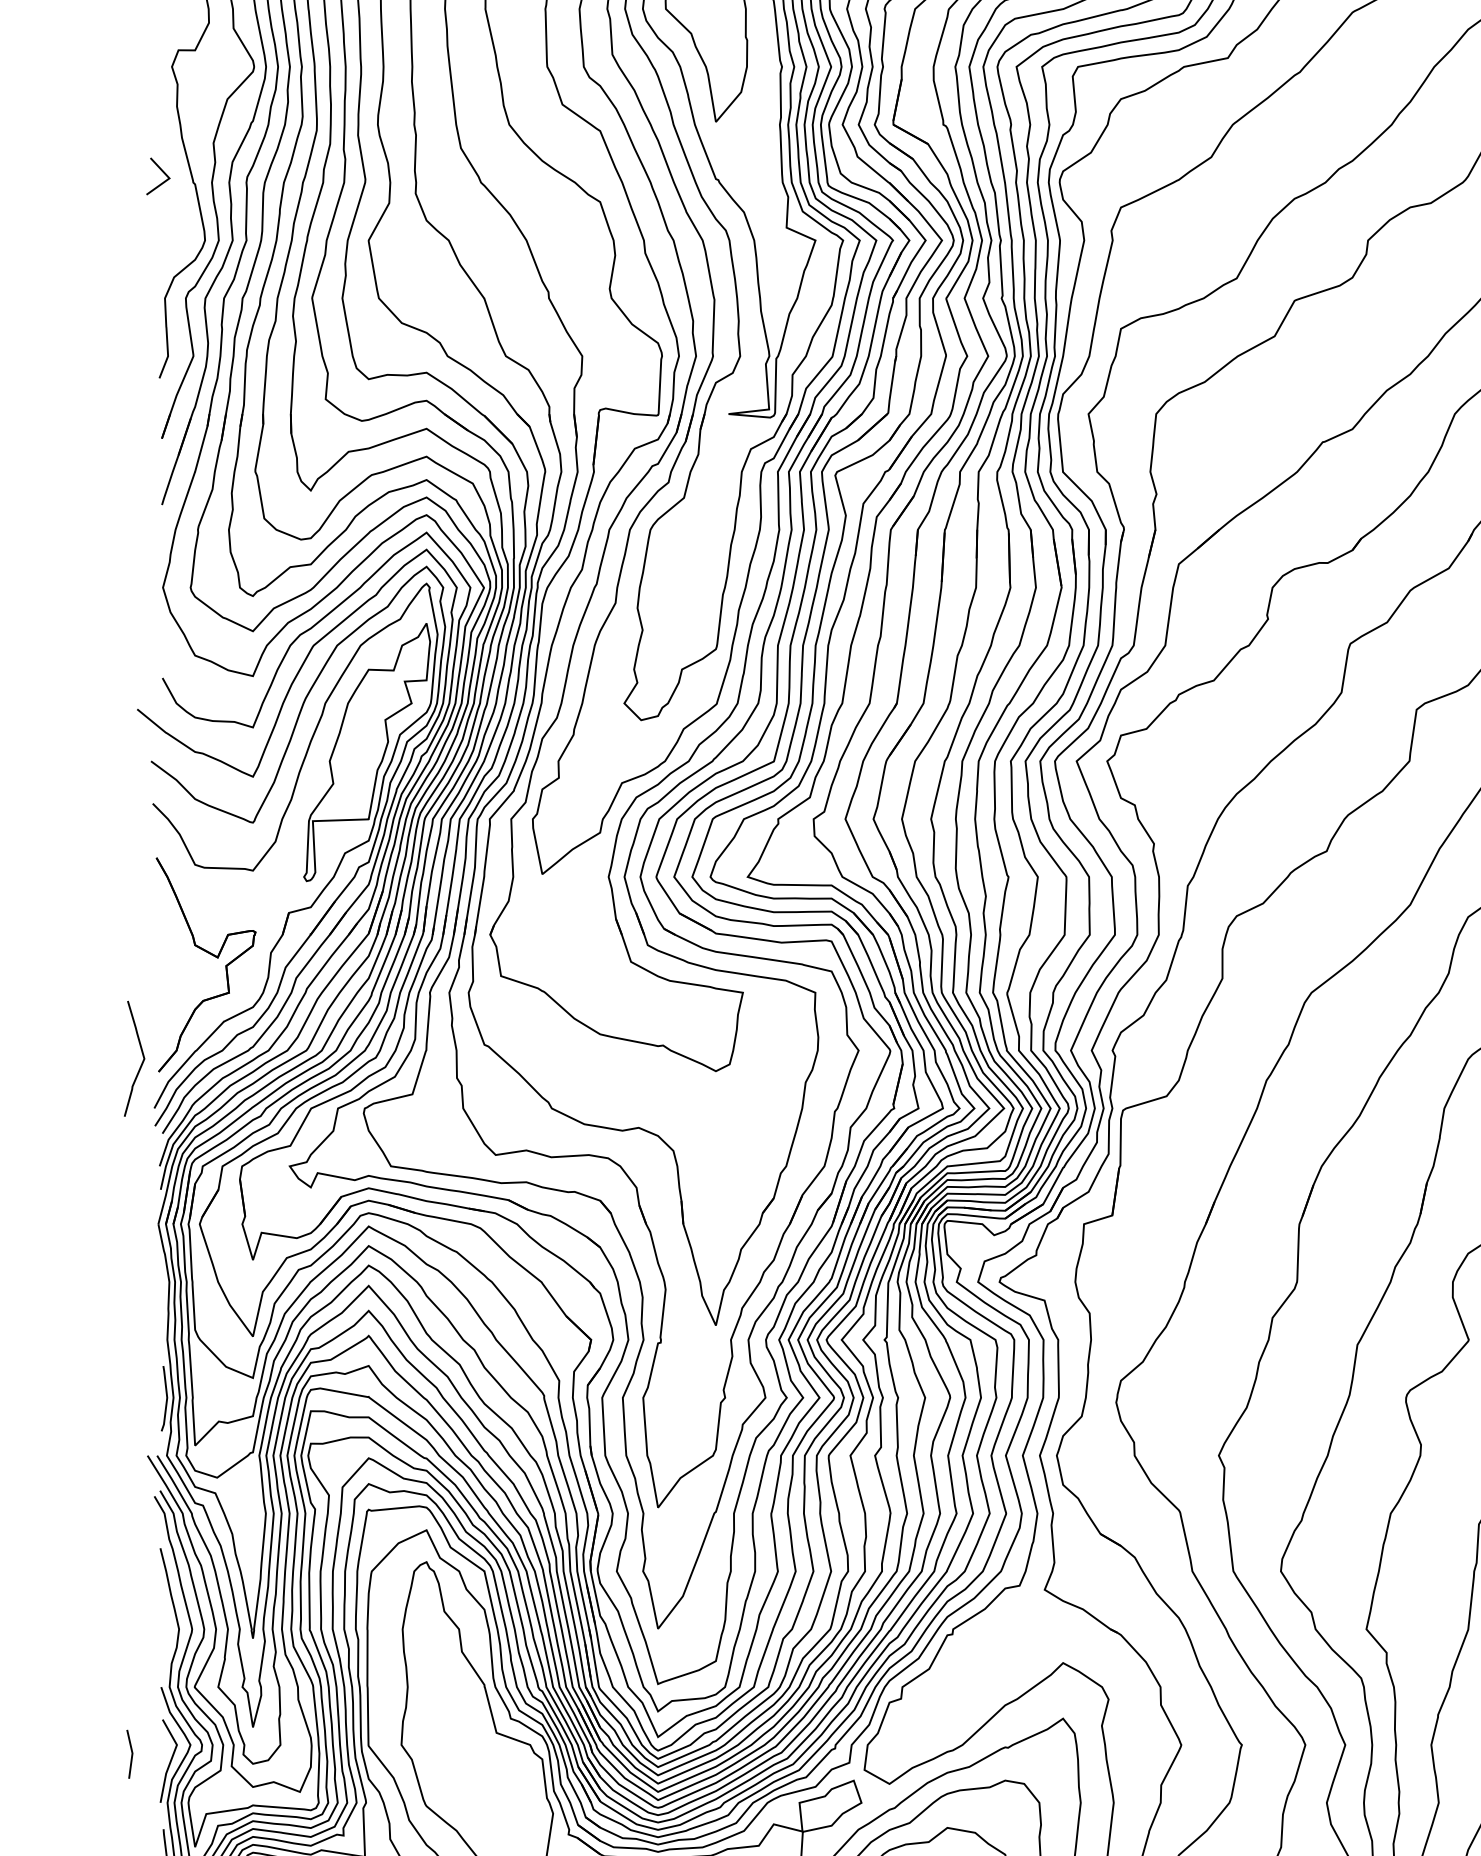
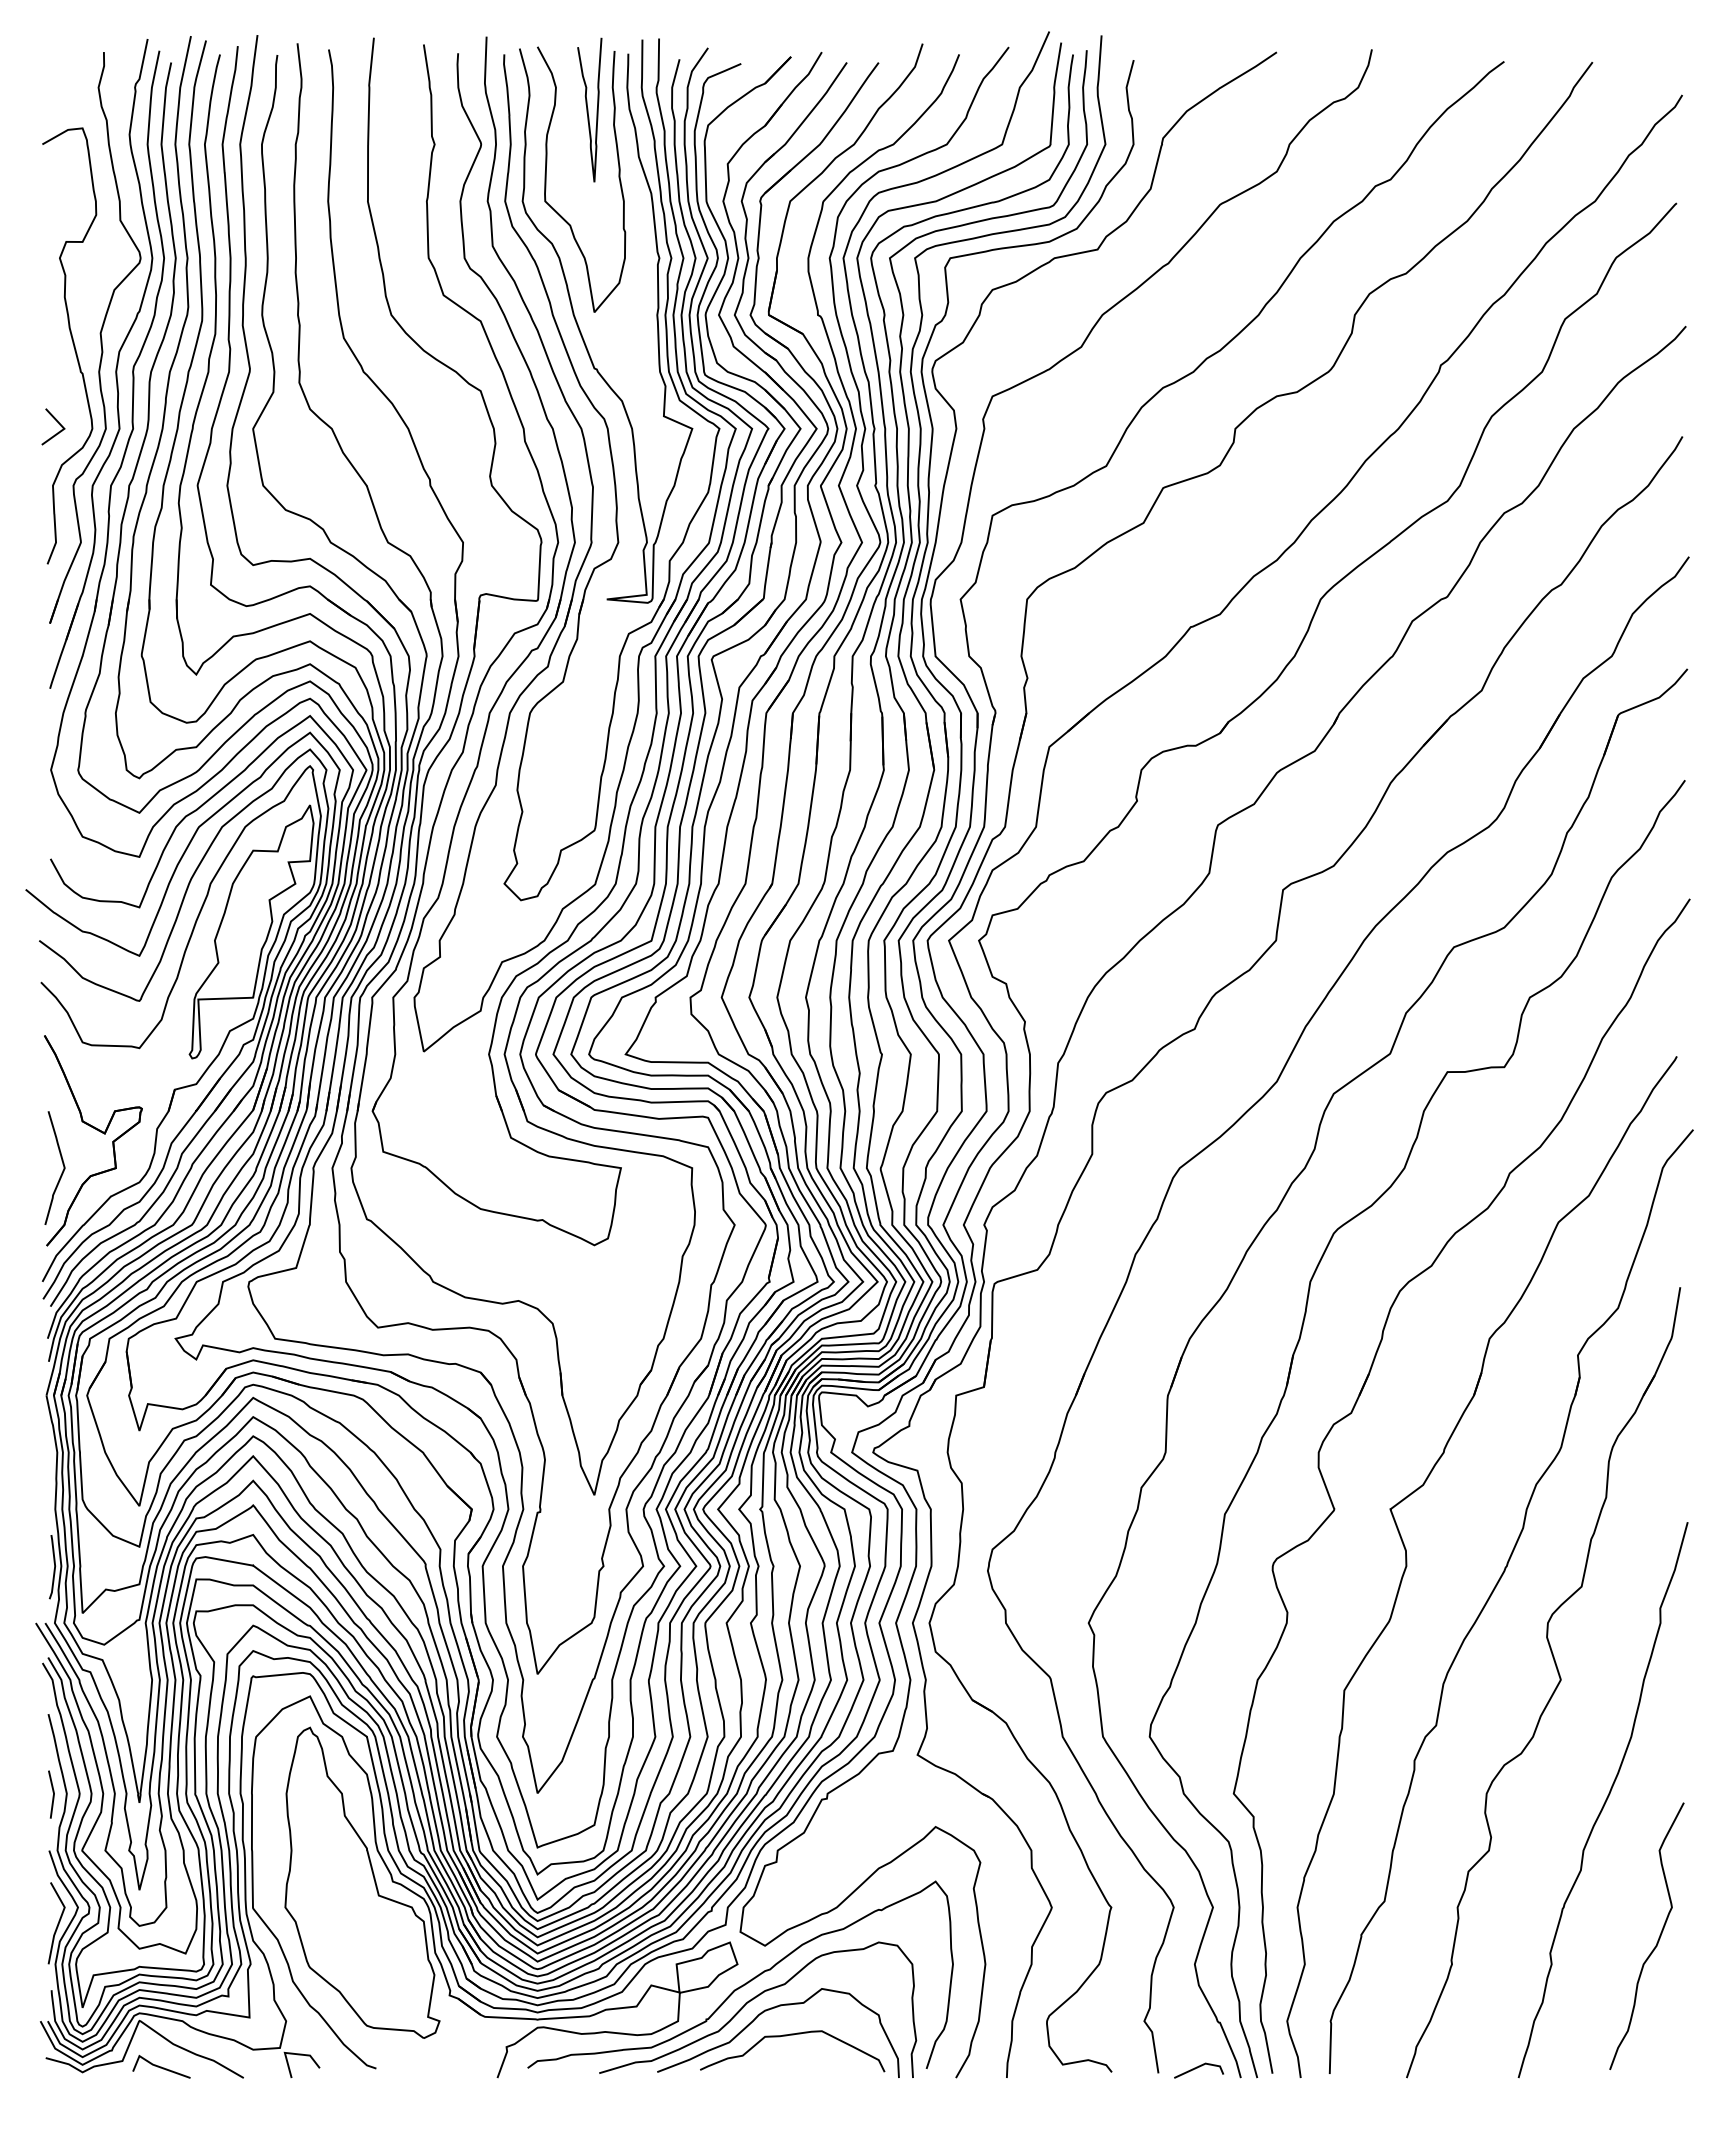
line: (162, 171) -> (57, 422), moved
curve: (142, 1055) -> (62, 1164), moved
line: (130, 1755) -> (52, 1795), moved

